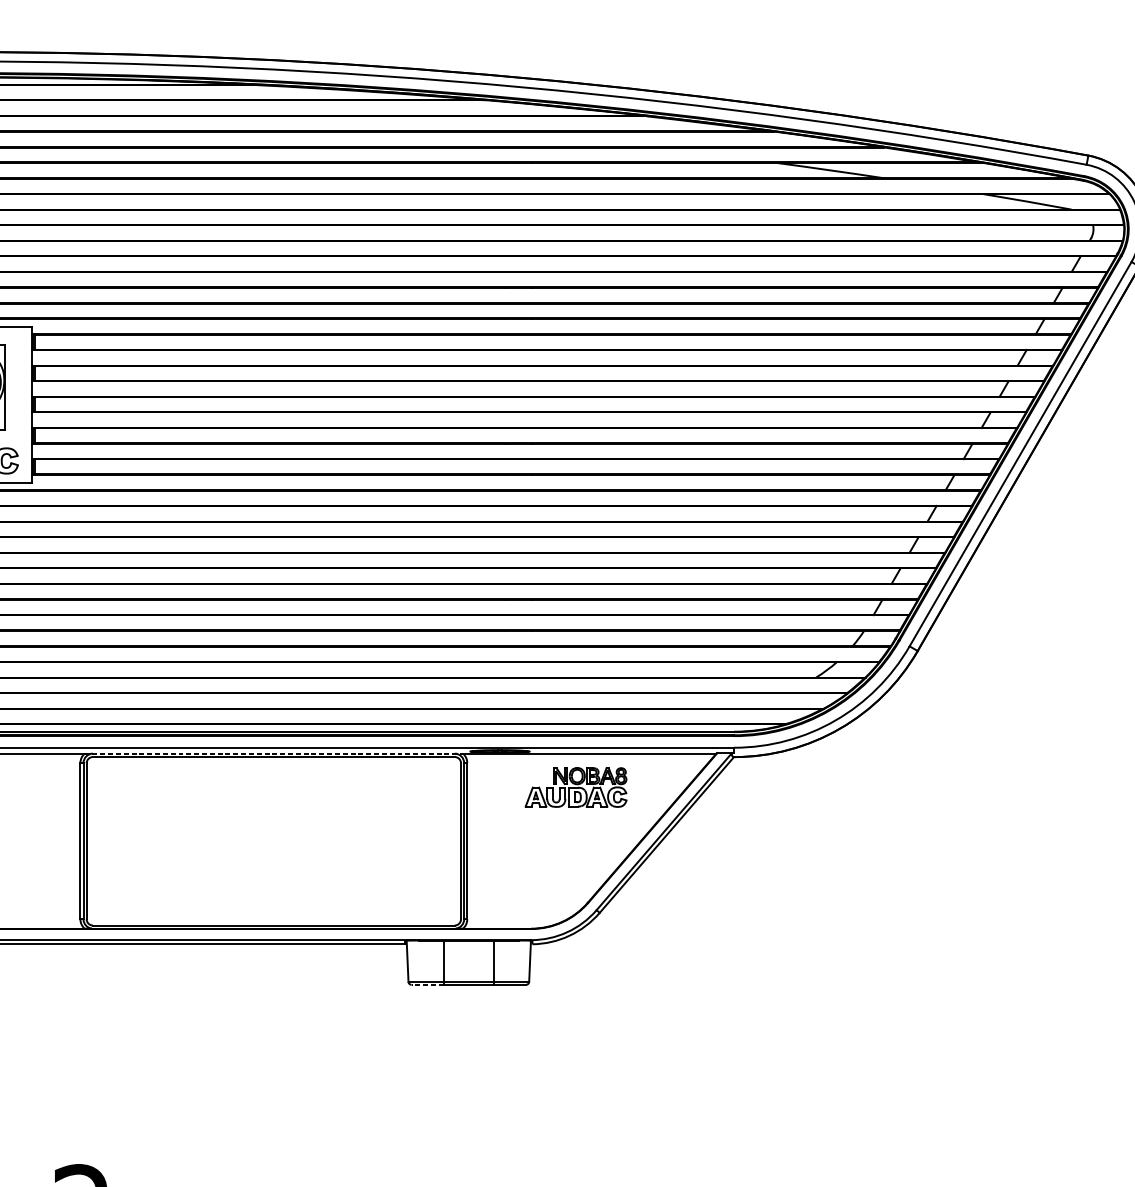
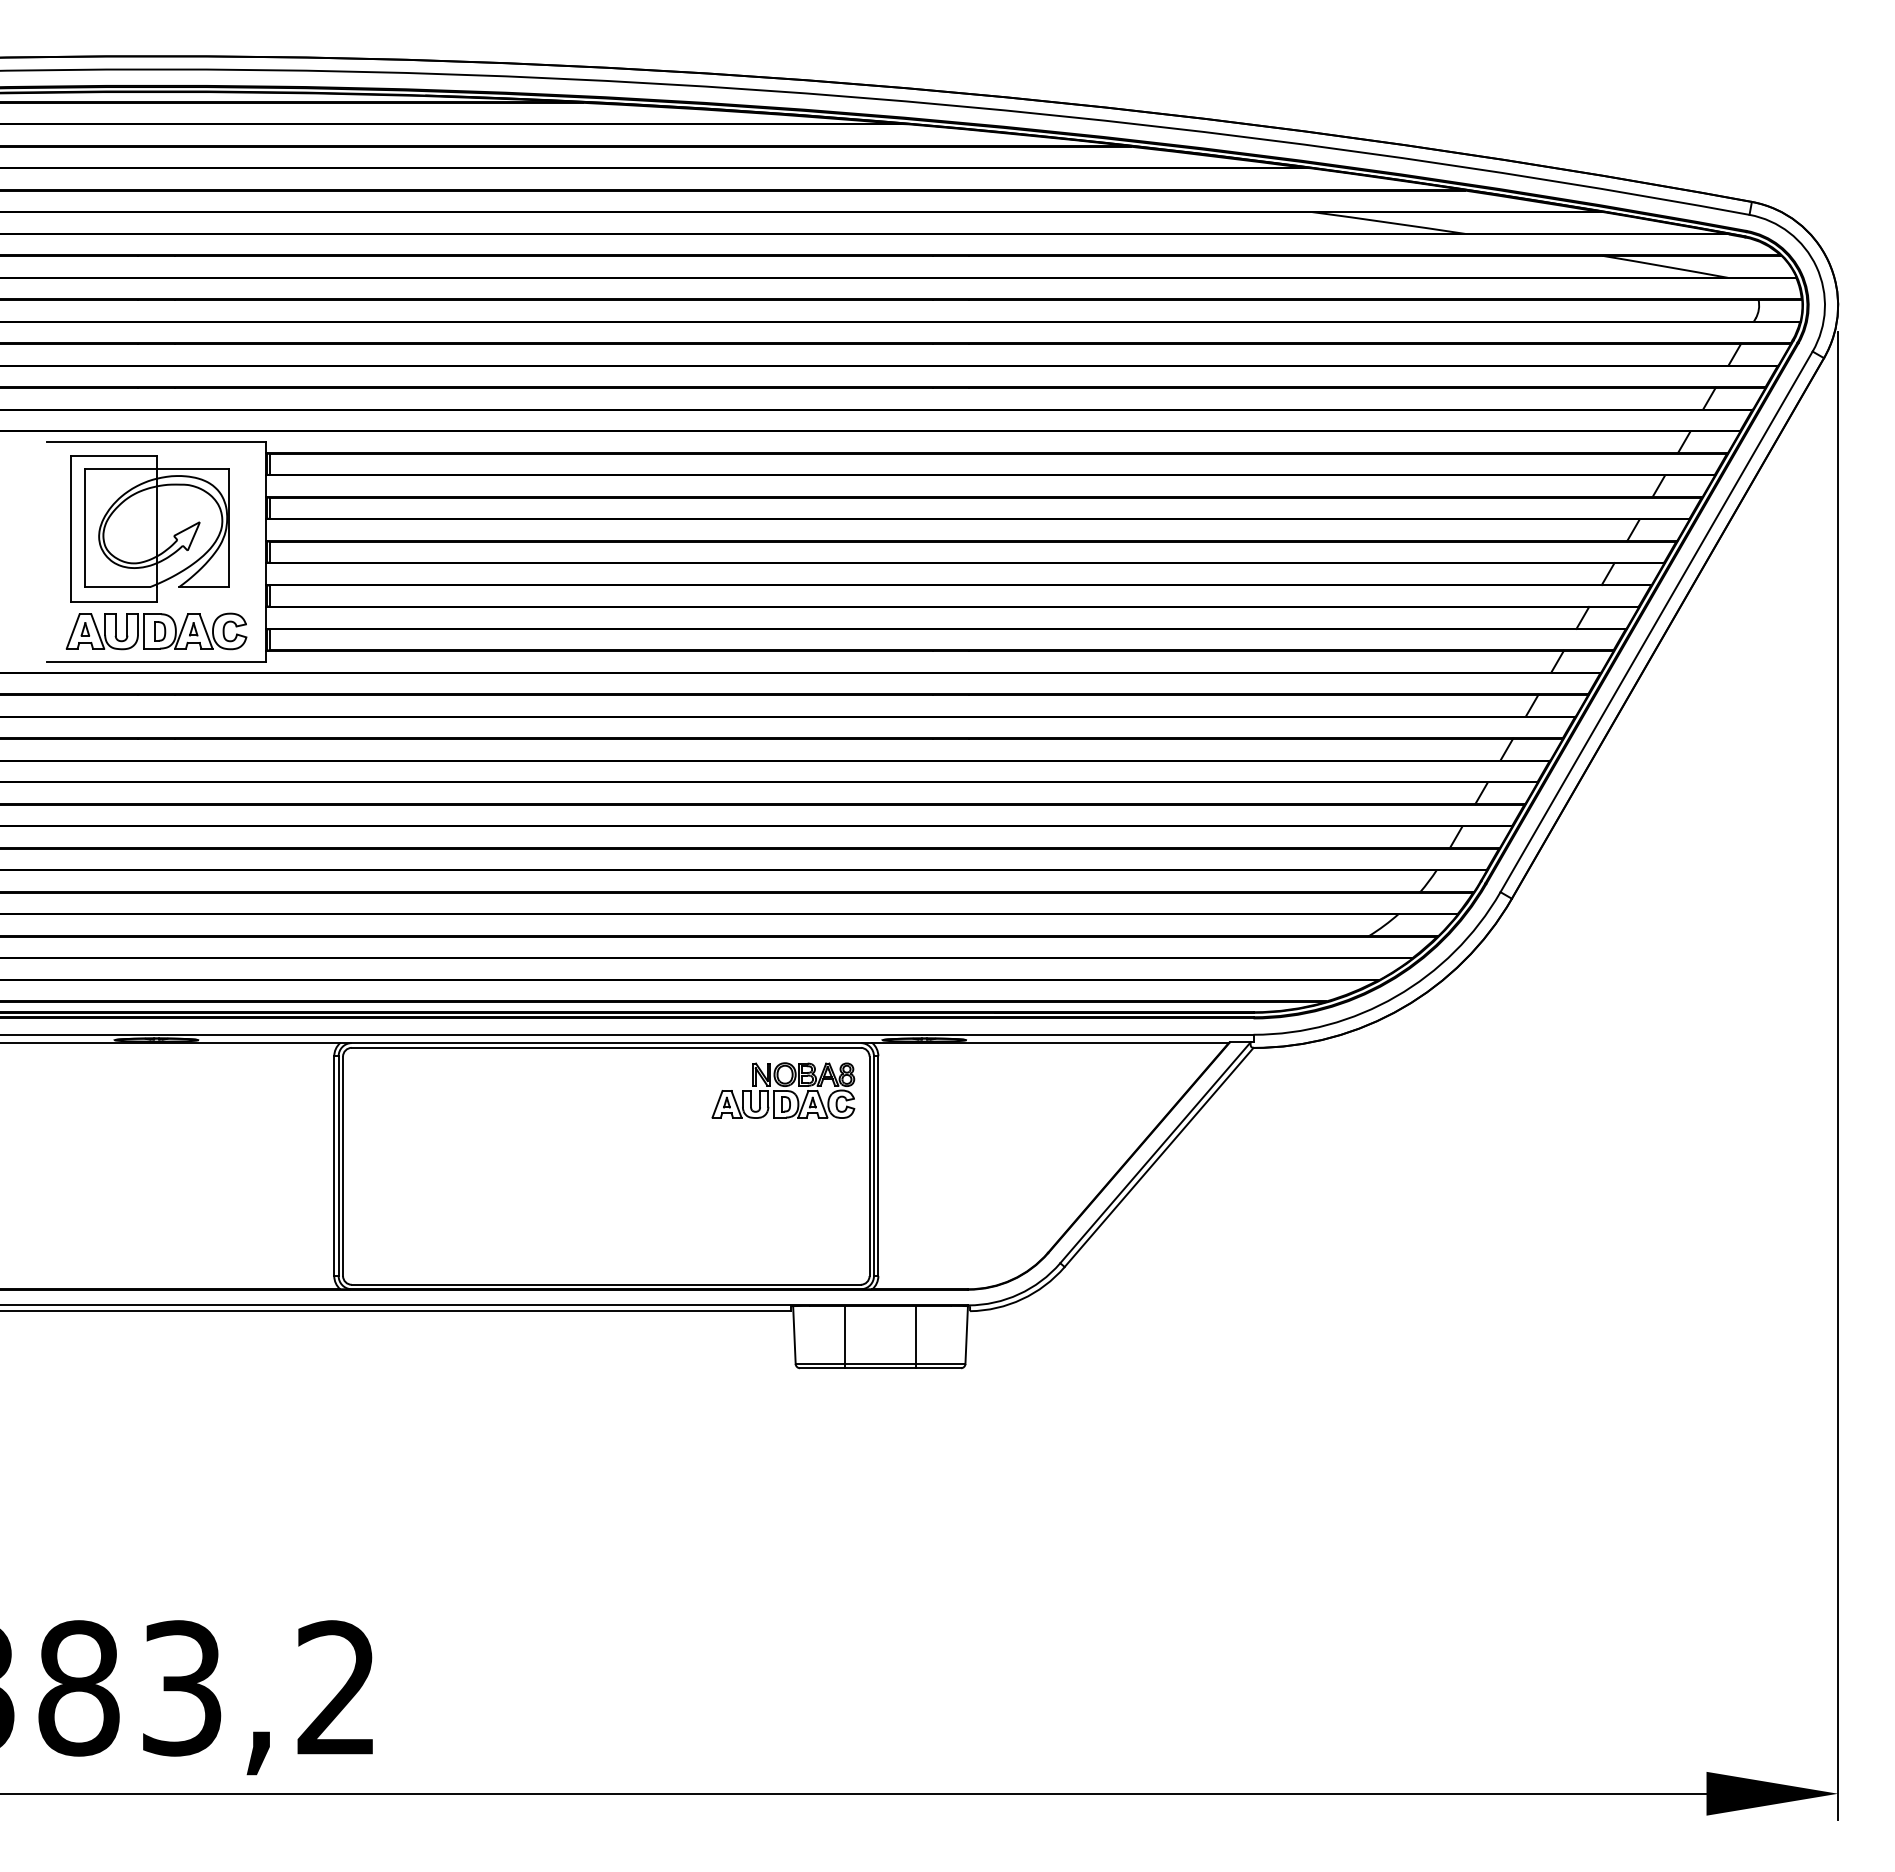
line: (273, 753) -> (606, 1043), dashed -> solid
part: (576, 787) -> (783, 1090), moved
line: (427, 985) -> (822, 1368), dashed -> solid

